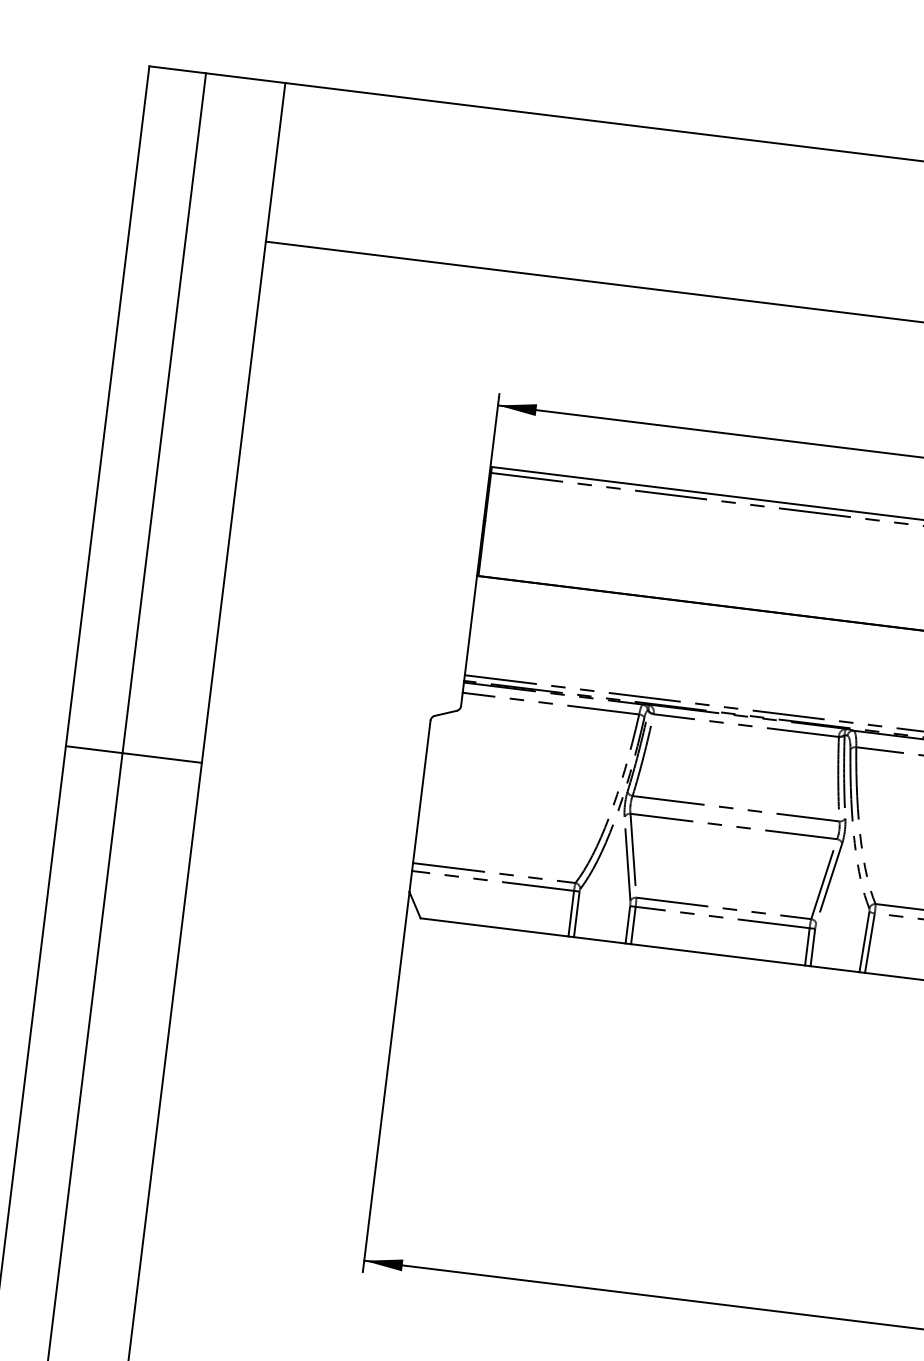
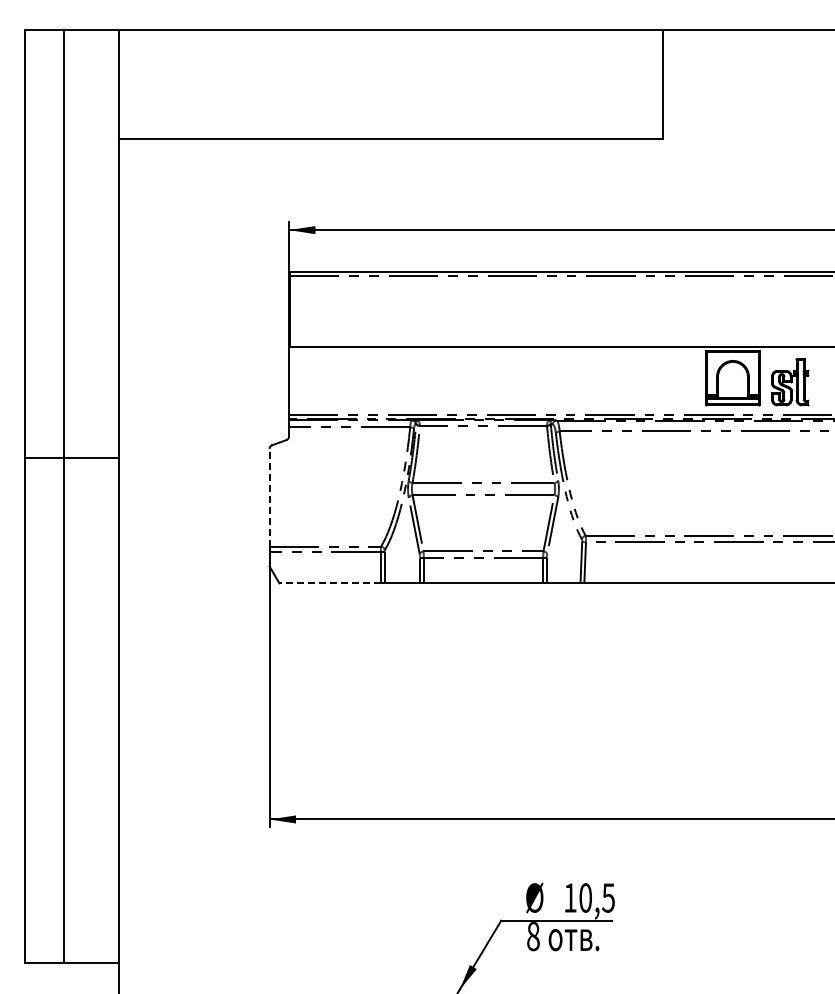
line: (133, 754) -> (71, 458), moved
line: (421, 791) -> (269, 497), solid -> dashed
line: (495, 927) -> (330, 583), solid -> dashed

